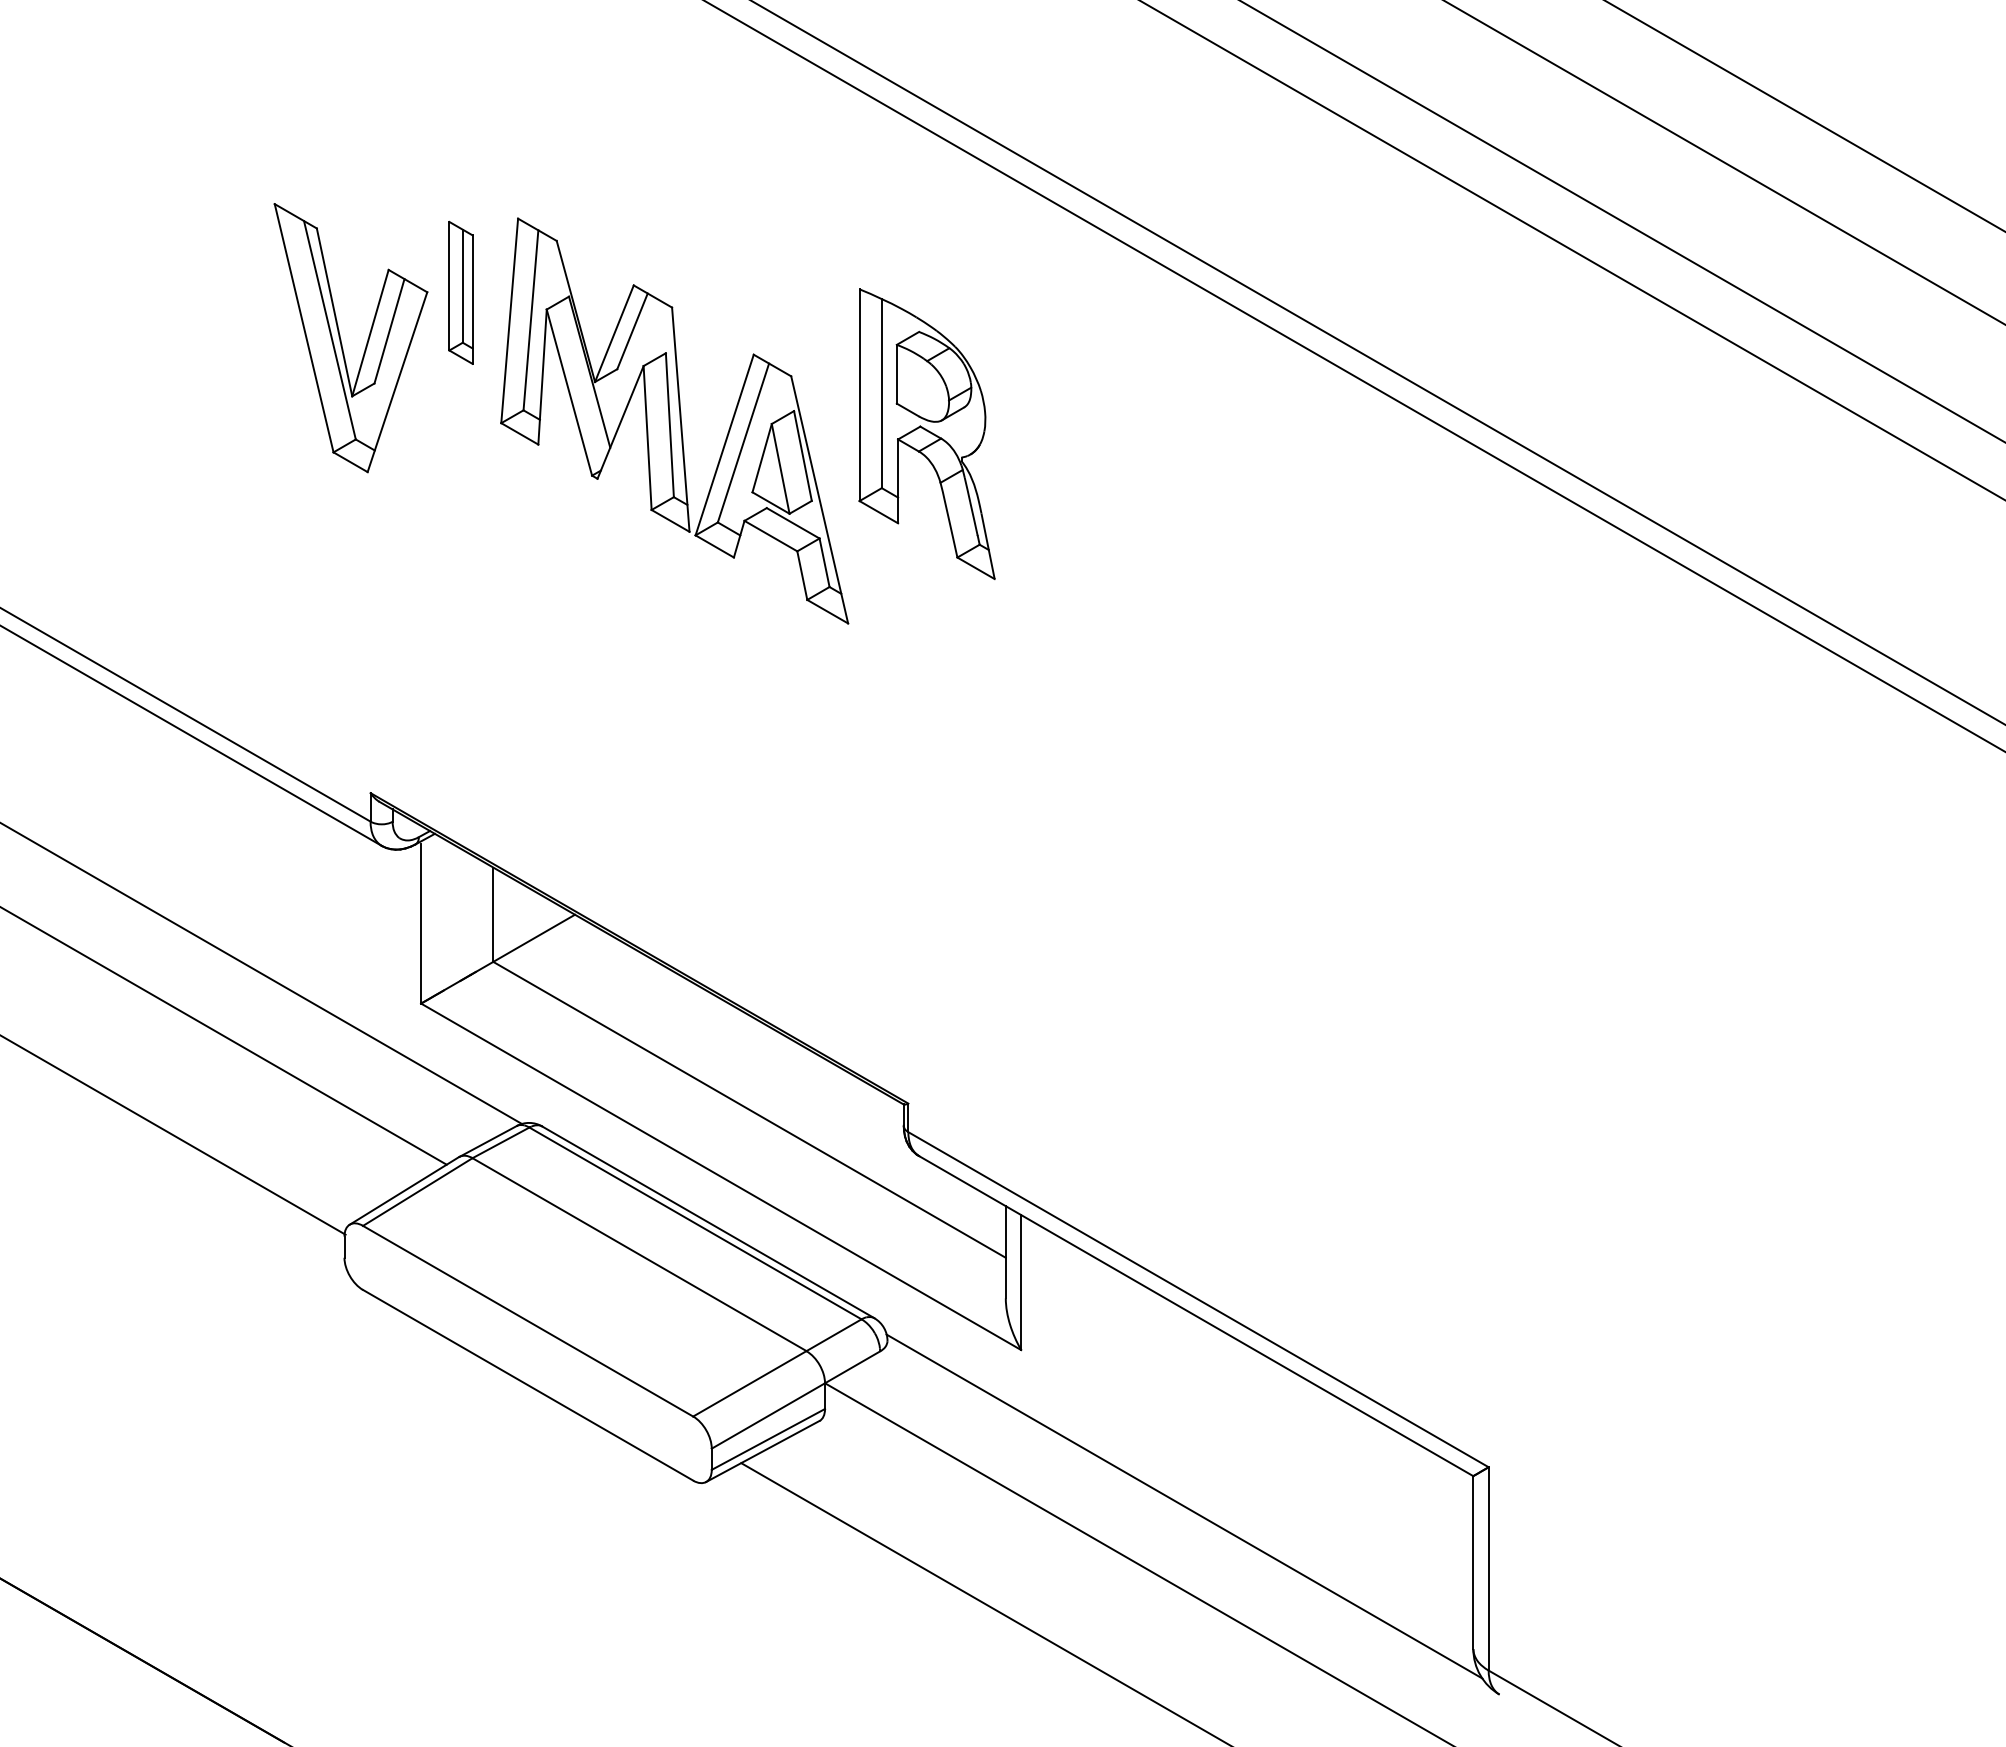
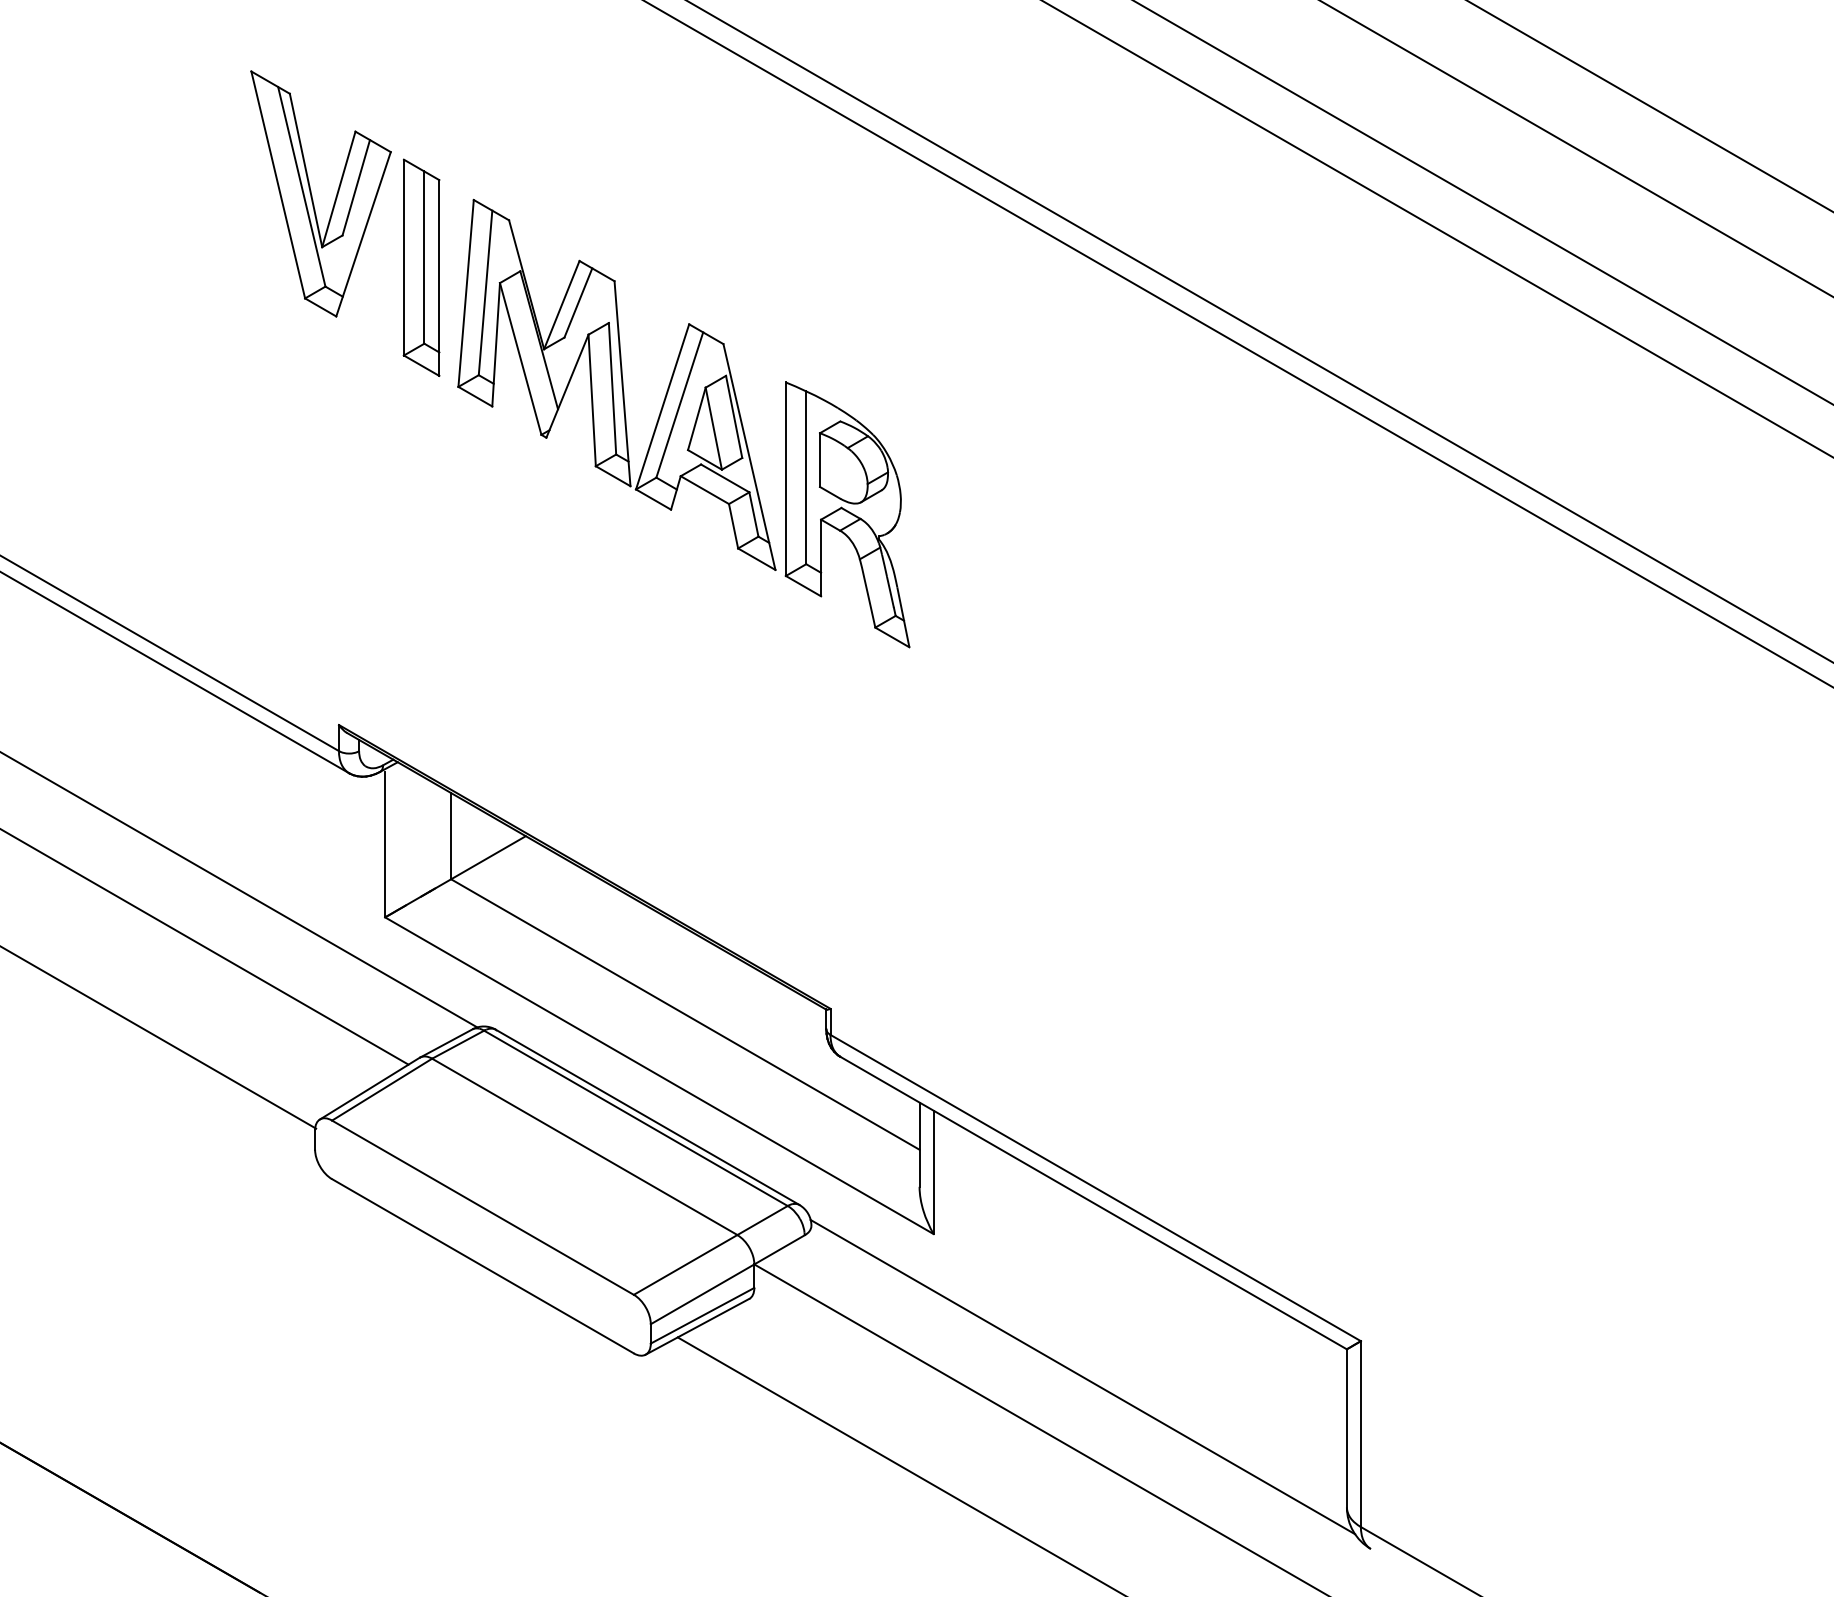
part: (460, 292) -> (421, 267), size x1.67
part: (341, 339) -> (312, 195), moved
part: (926, 433) -> (847, 514), moved

